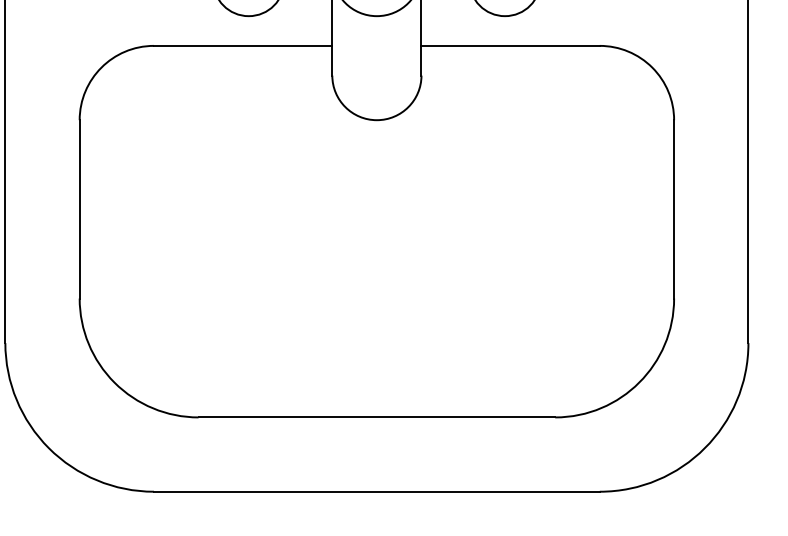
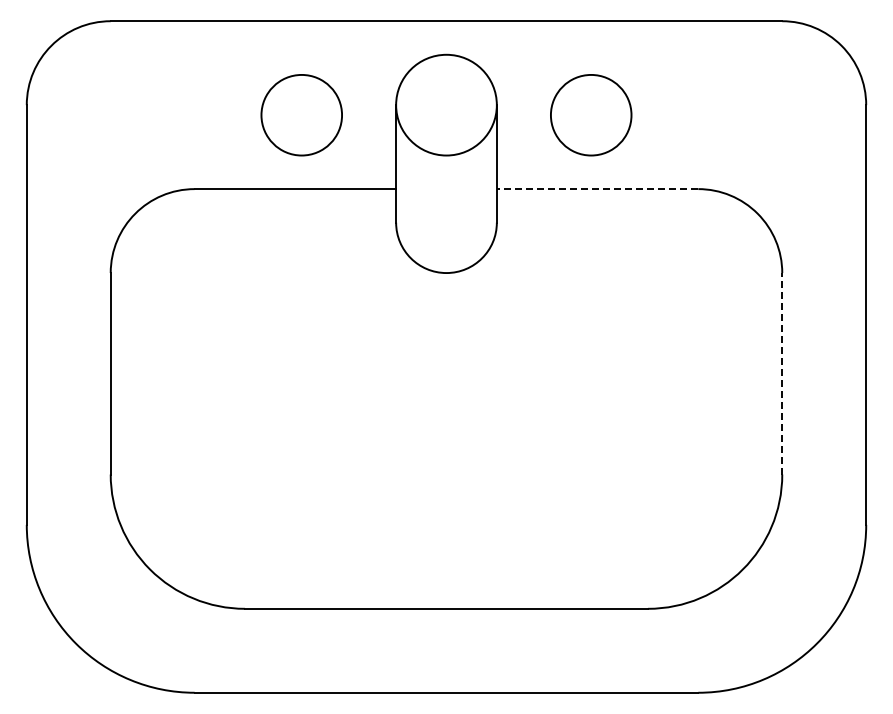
line: (510, 46) -> (597, 189), solid -> dashed
line: (674, 209) -> (782, 373), solid -> dashed

